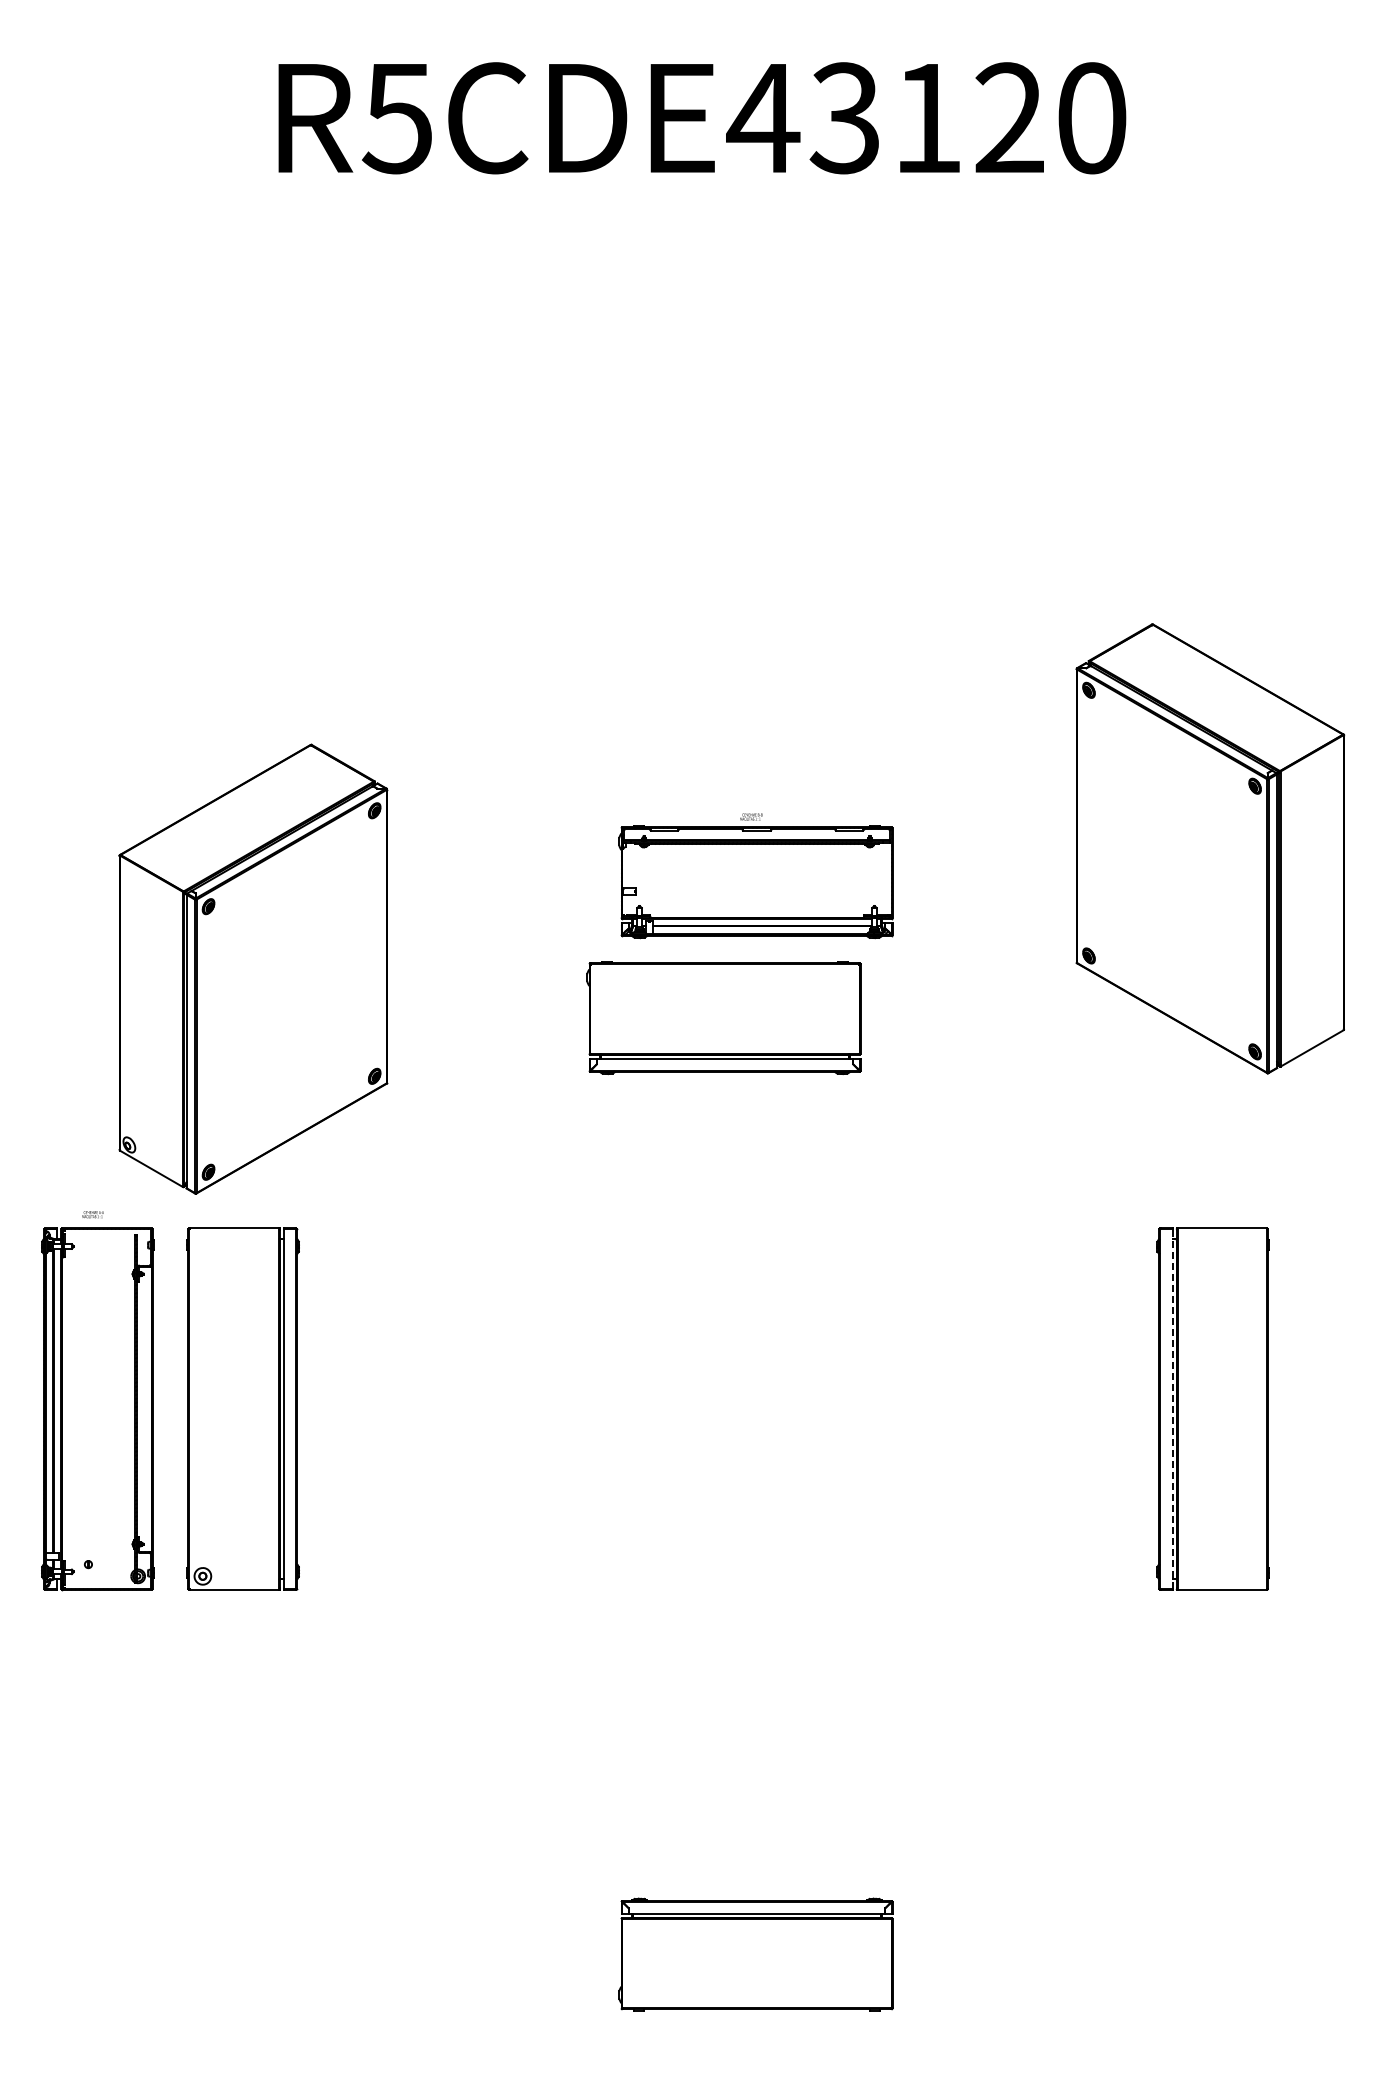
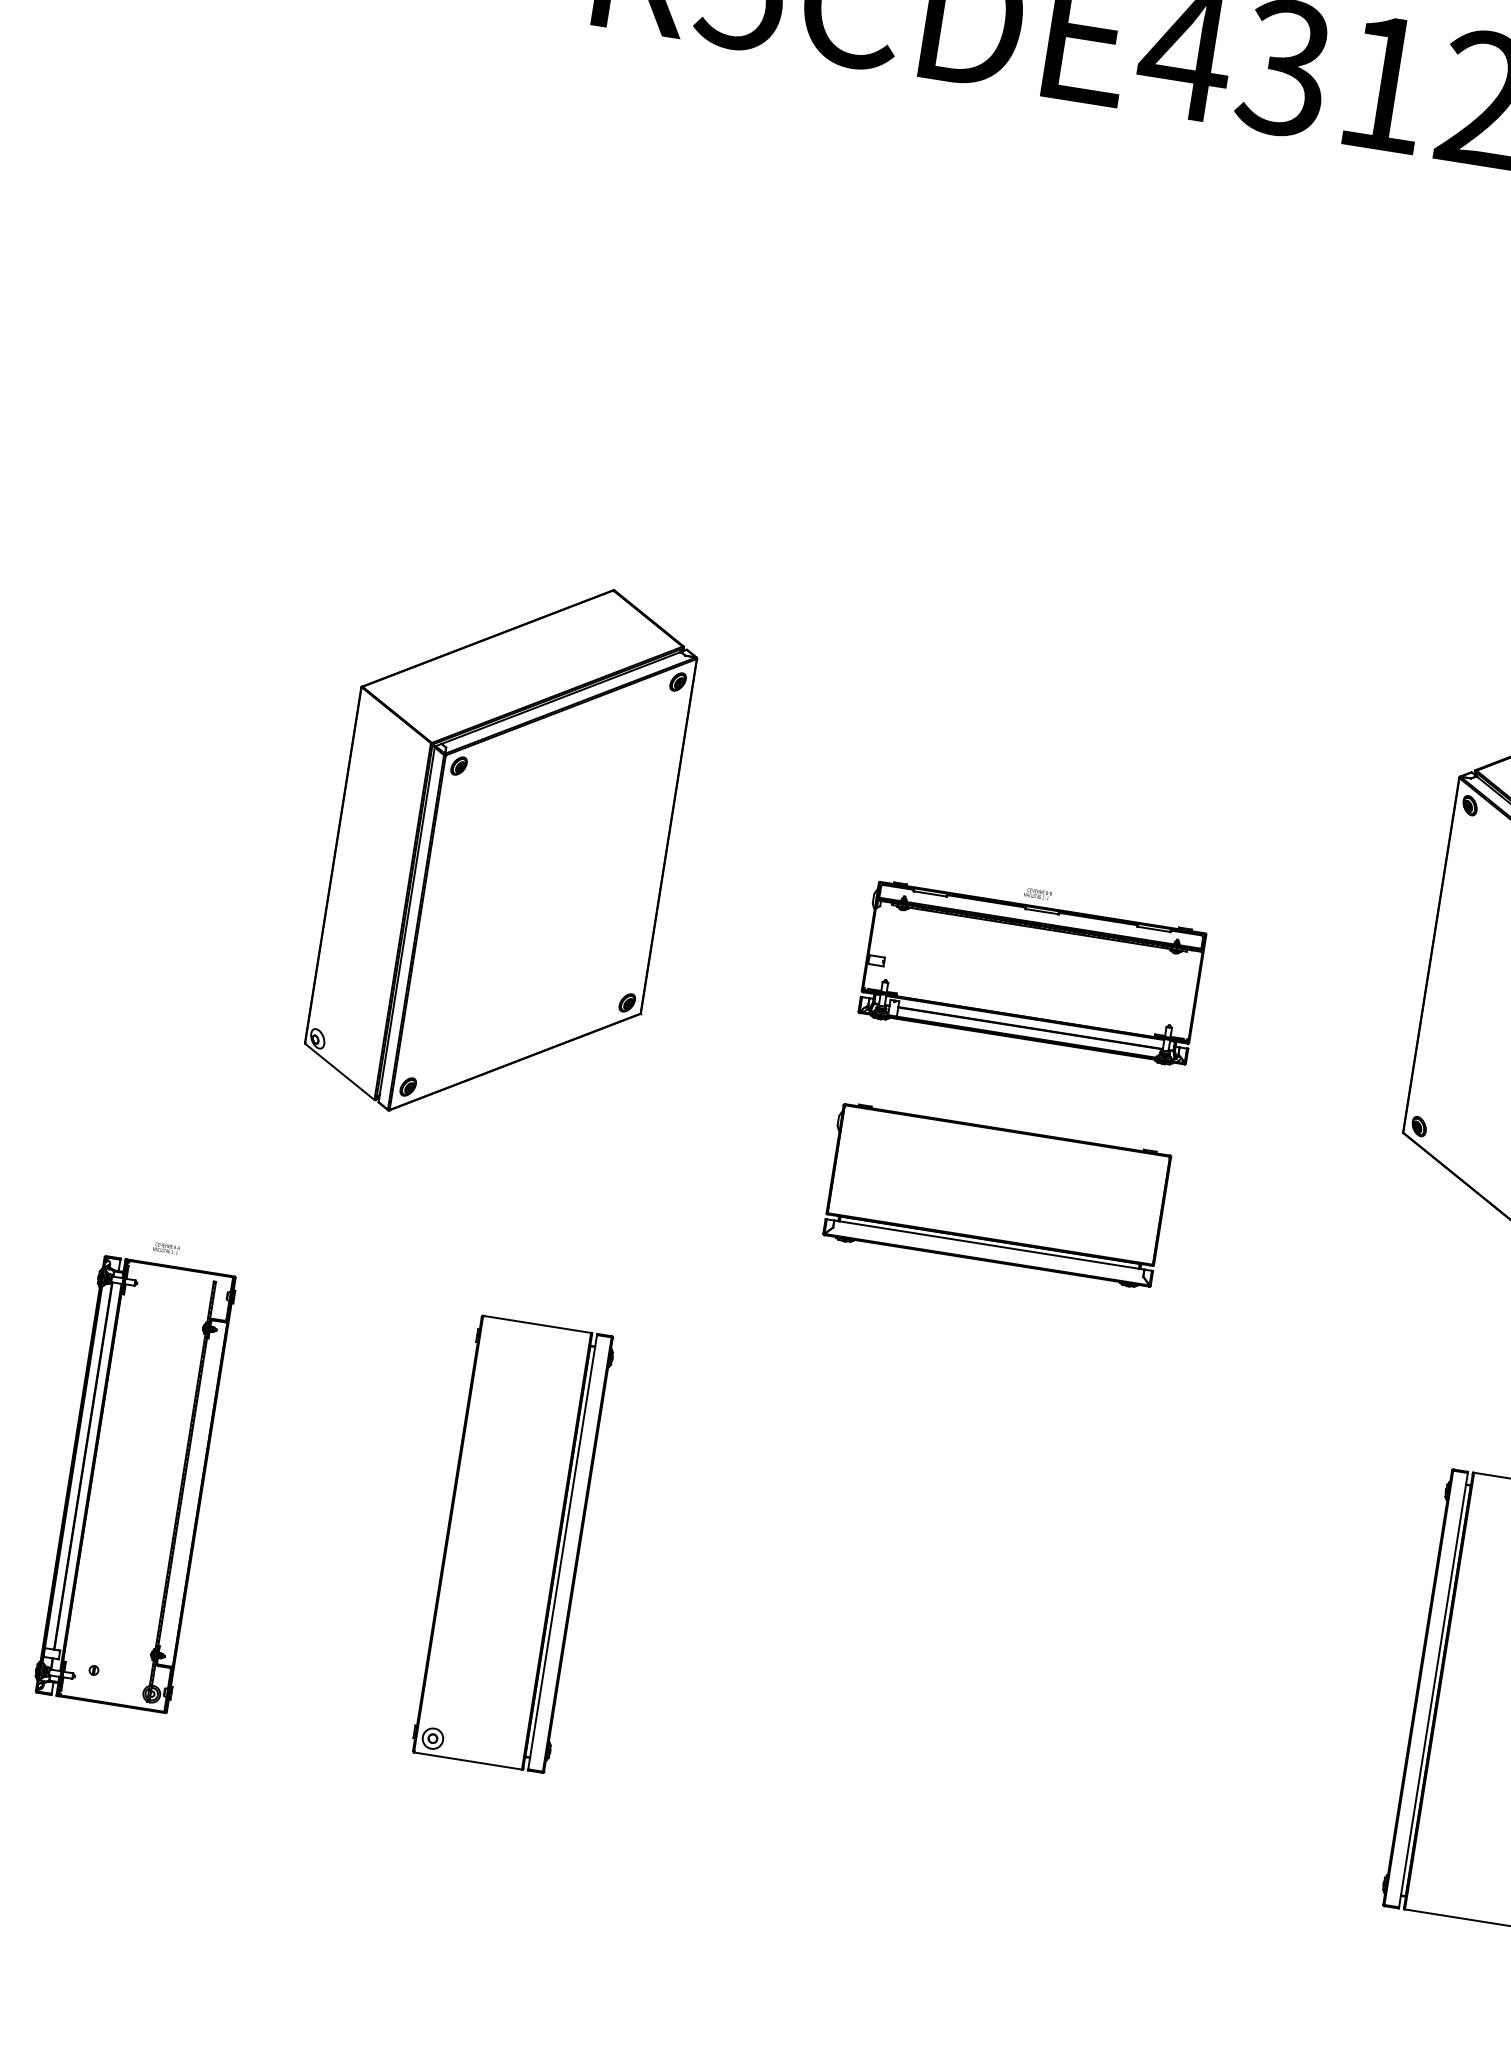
part: (253, 968) -> (501, 849), moved
part: (723, 1018) -> (995, 1196), moved
part: (242, 1408) -> (512, 1543), moved
line: (1172, 1409) -> (1433, 1690), dashed -> solid

